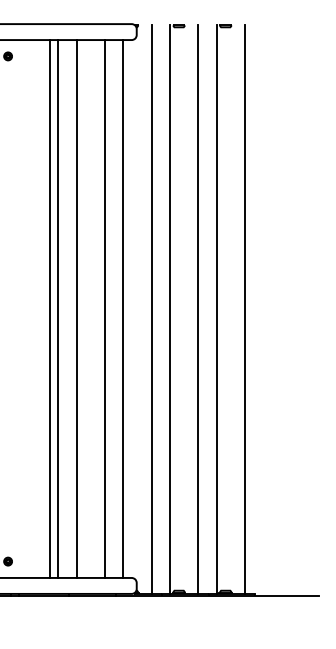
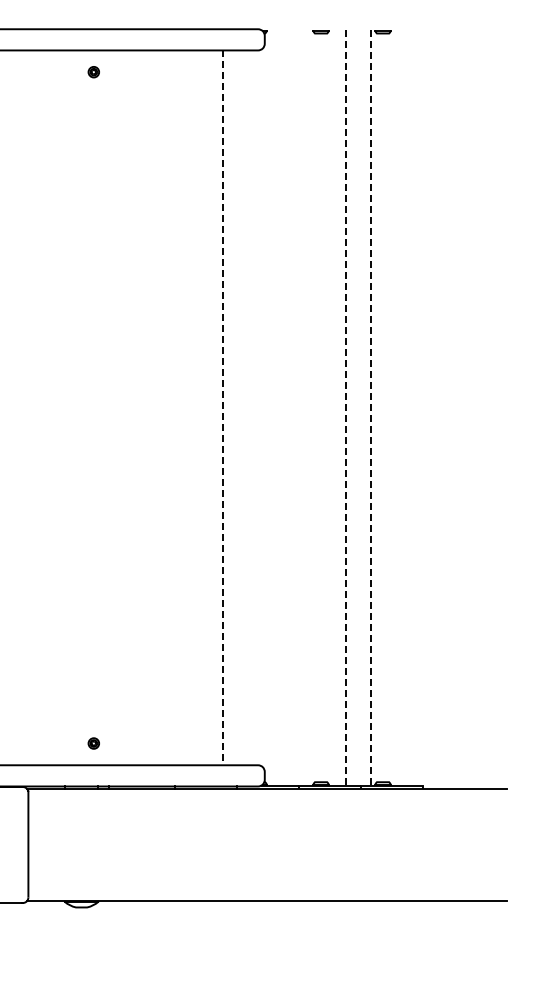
line: (49, 308) -> (149, 407), removed
line: (58, 308) -> (160, 407), removed
line: (76, 308) -> (184, 407), removed
line: (122, 308) -> (246, 407), removed
line: (151, 308) -> (284, 407), removed
line: (169, 308) -> (308, 407), removed
line: (244, 308) -> (408, 407), removed
line: (104, 309) -> (222, 408), solid -> dashed
line: (198, 309) -> (346, 408), solid -> dashed
line: (216, 309) -> (370, 408), solid -> dashed

